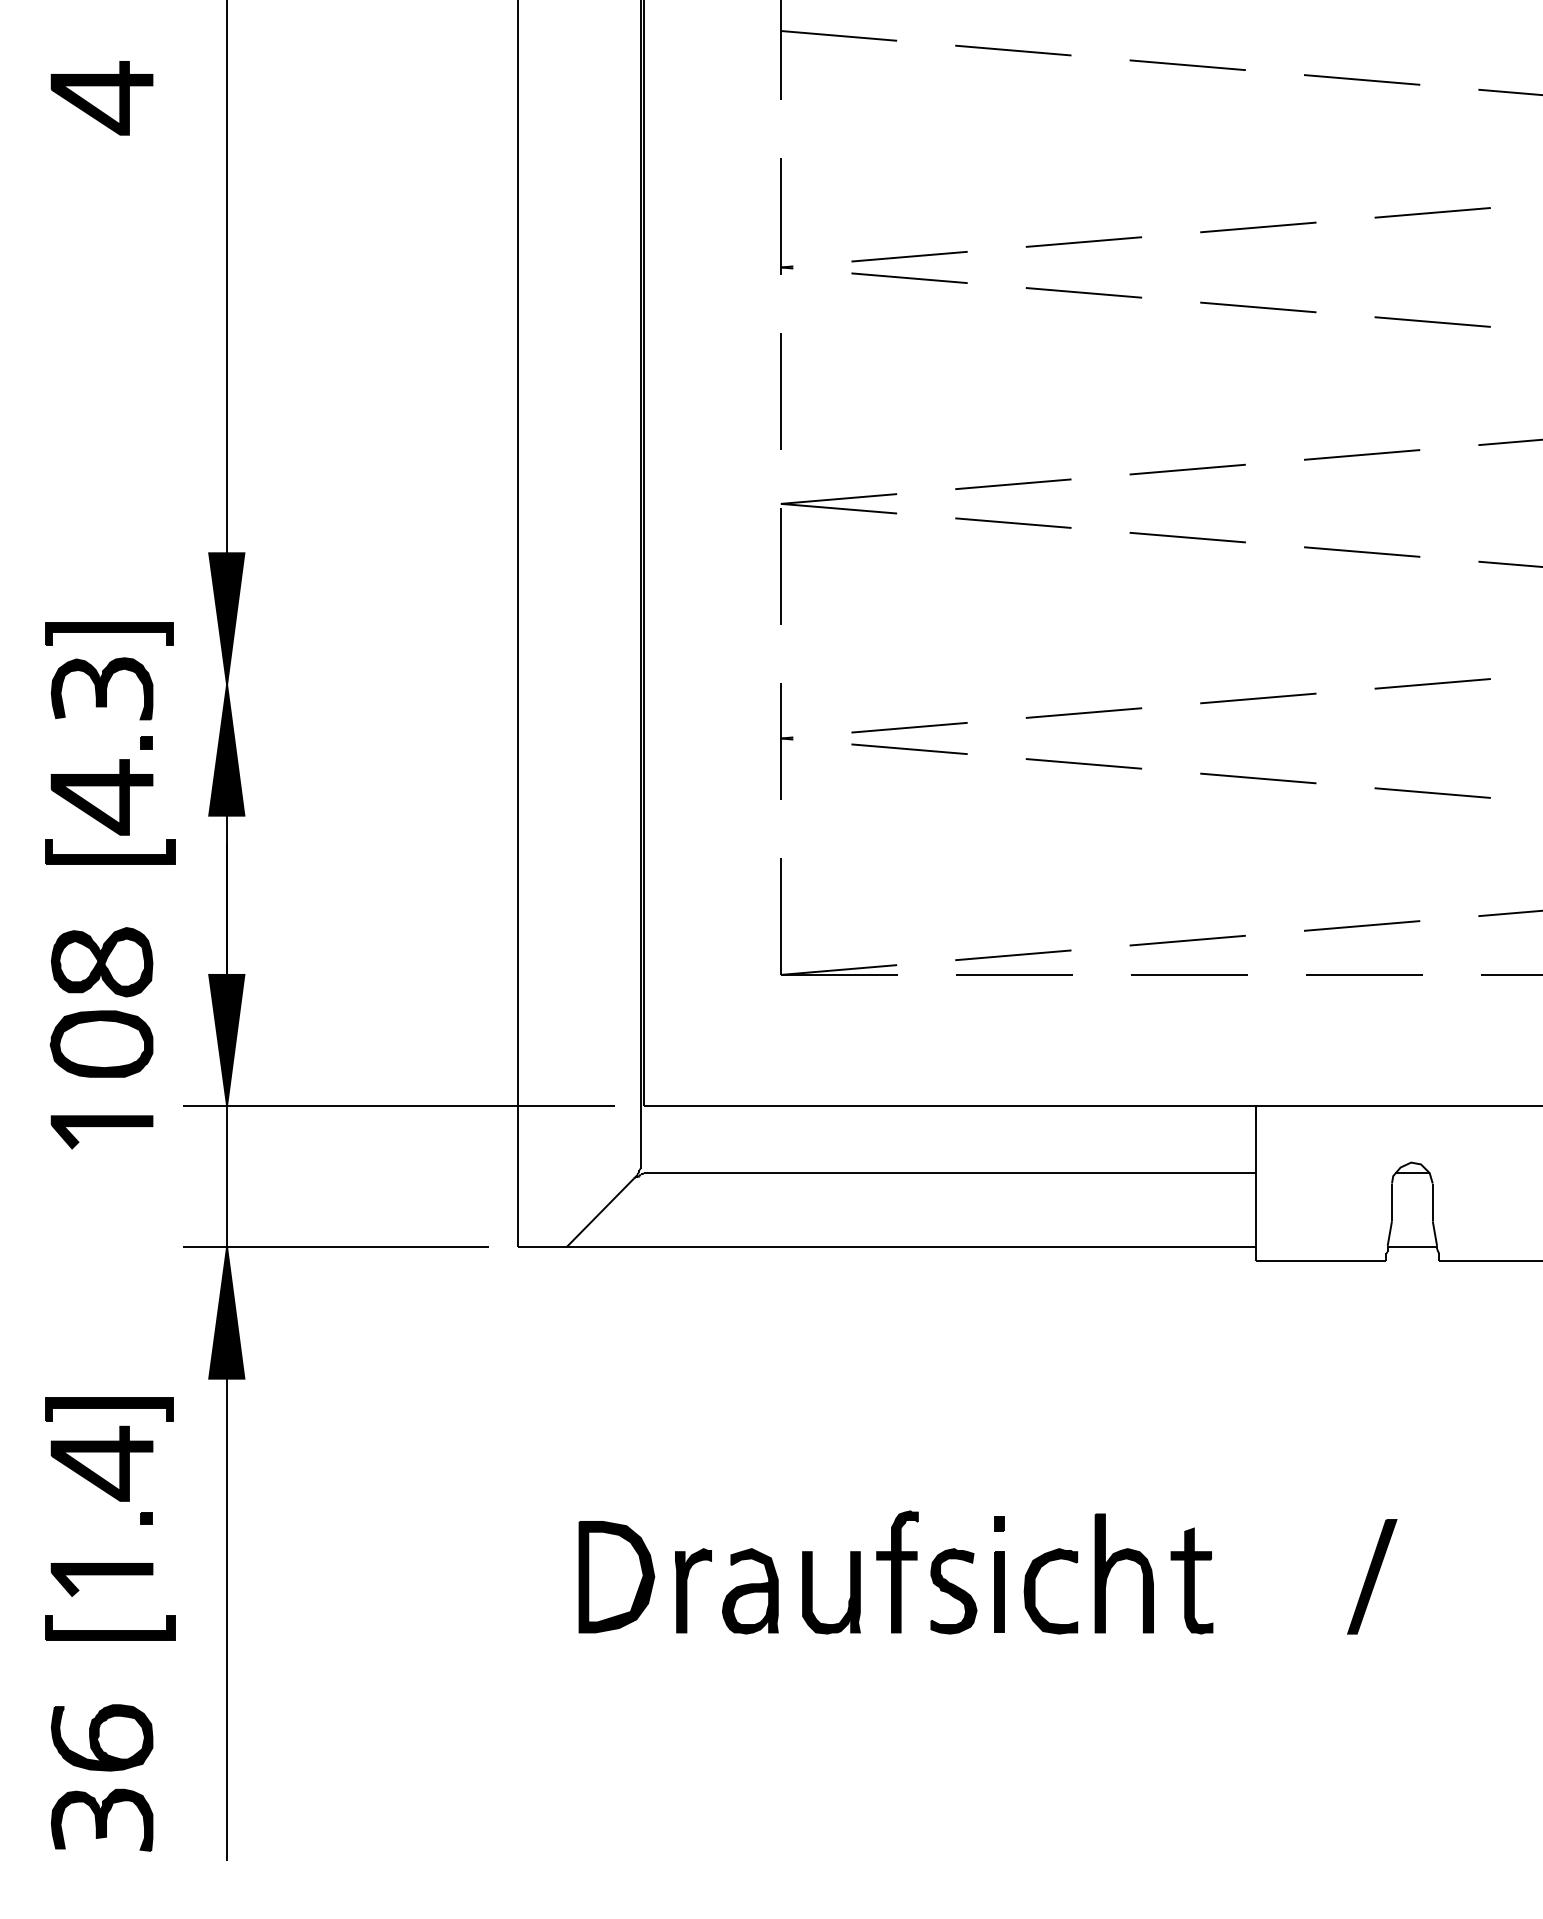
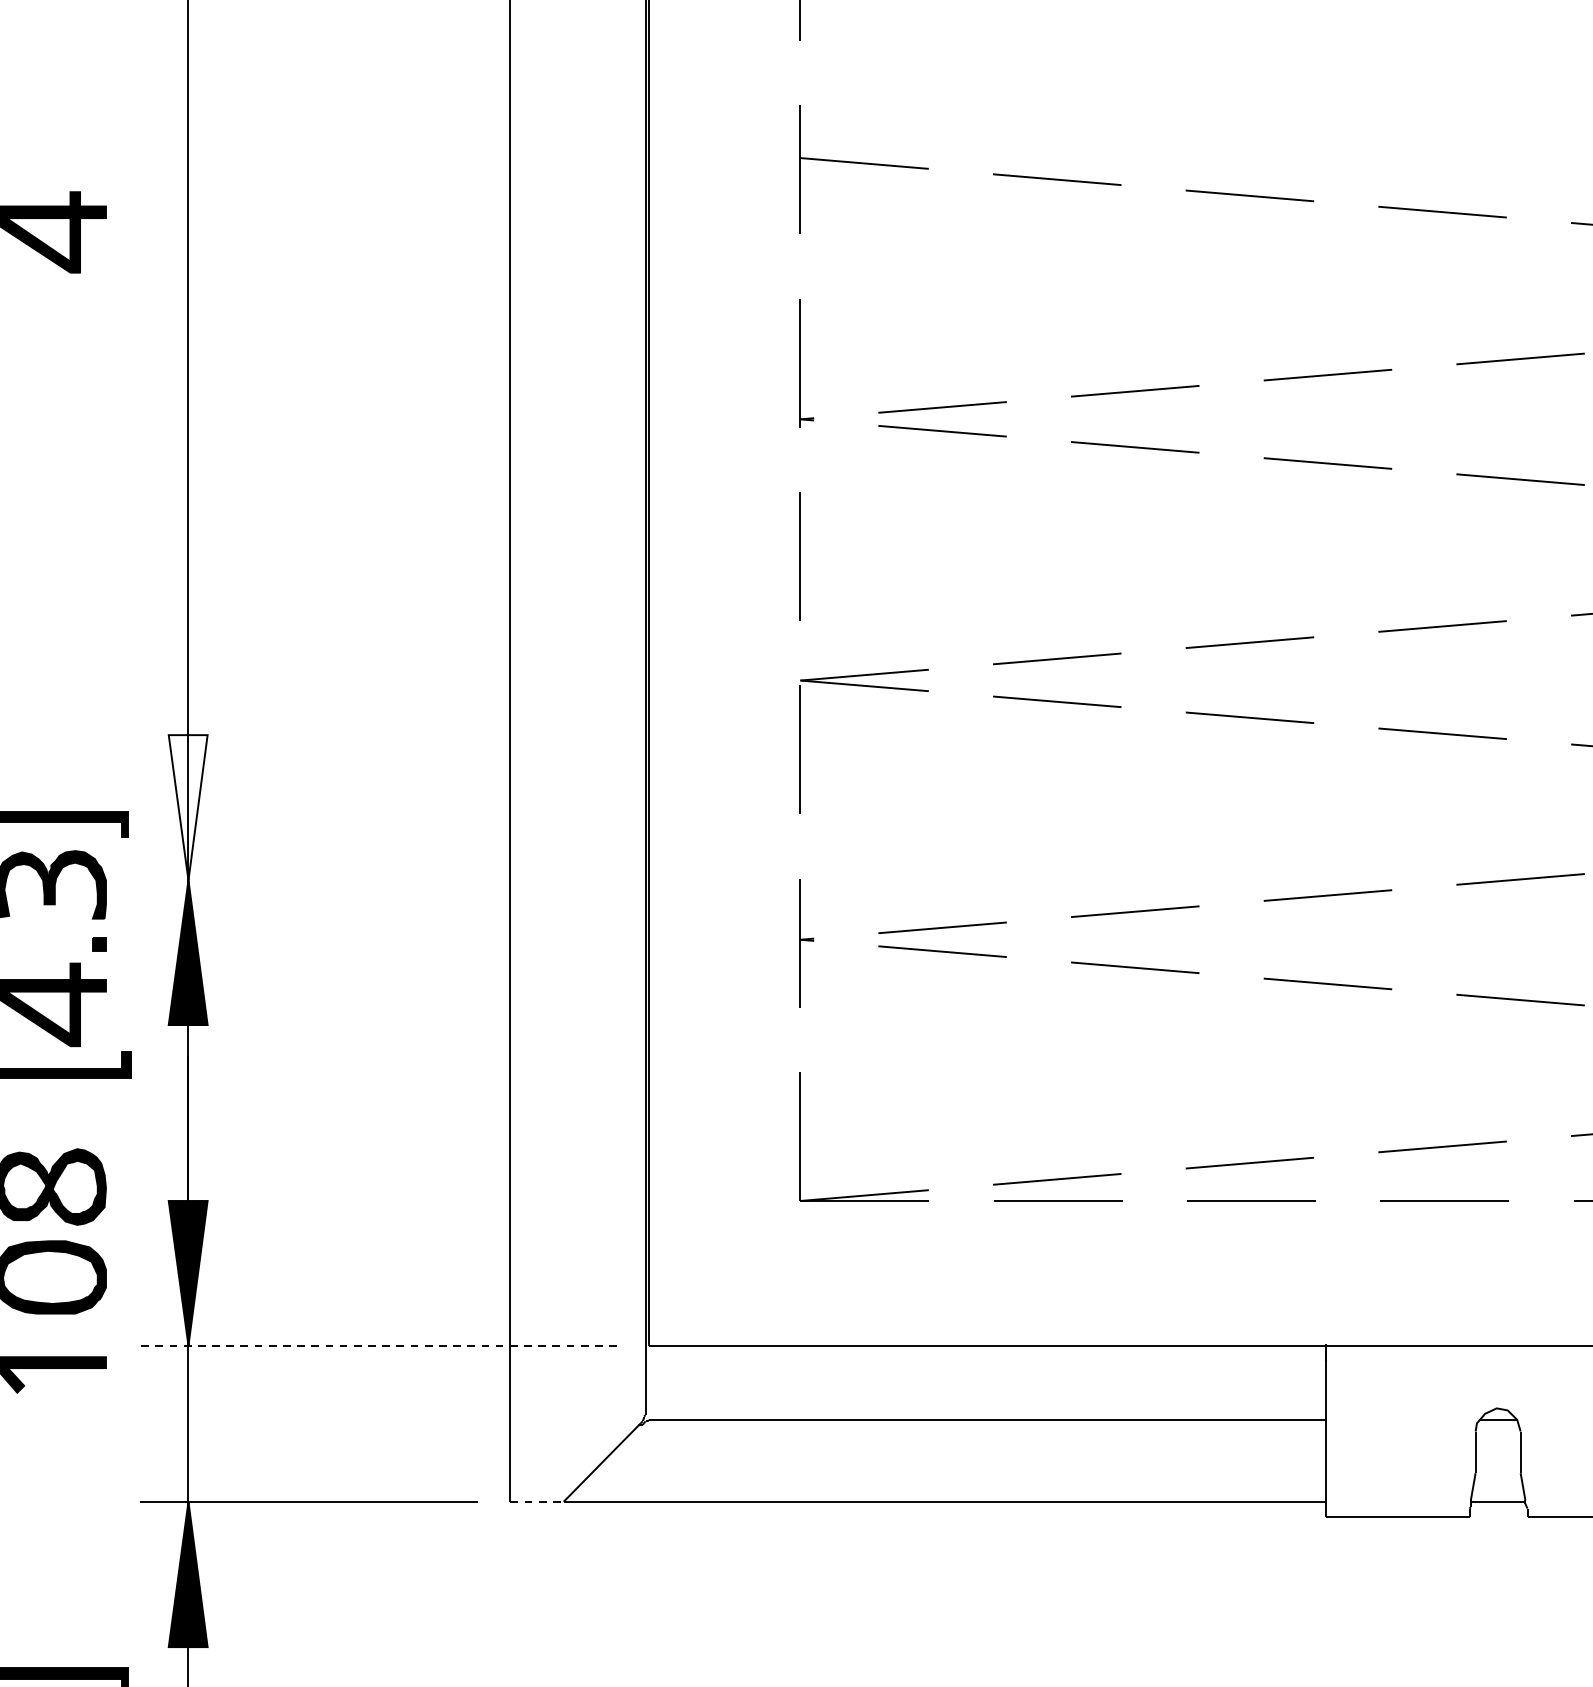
fill: (226, 618) -> (187, 807), removed
line: (399, 1105) -> (379, 1345), solid -> dashed
line: (543, 1247) -> (538, 1502), solid -> dashed

